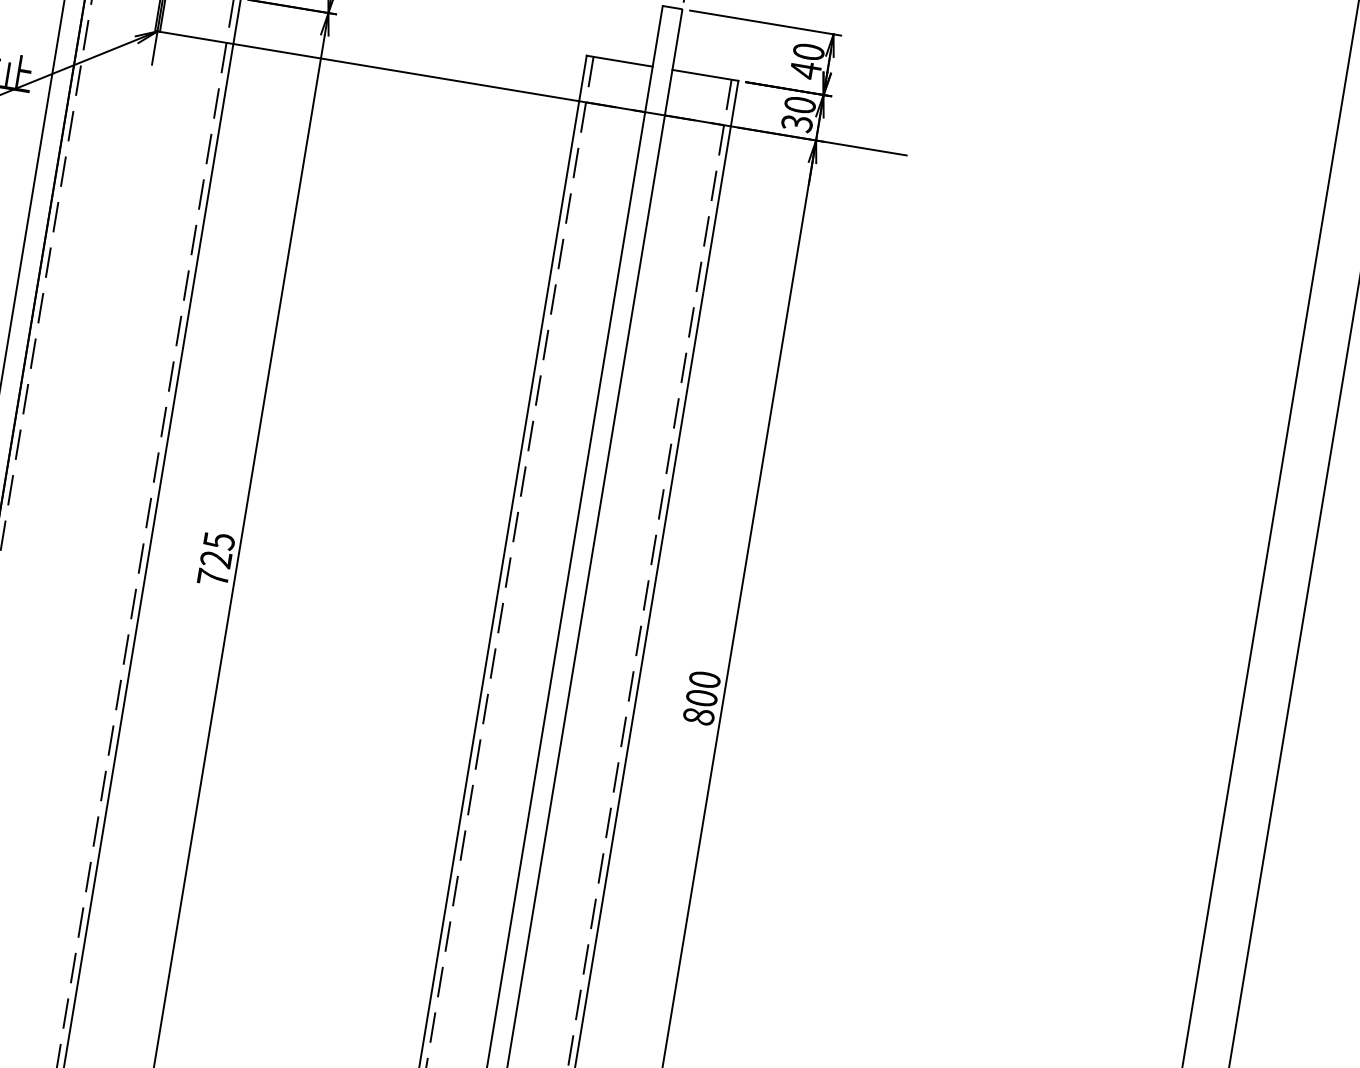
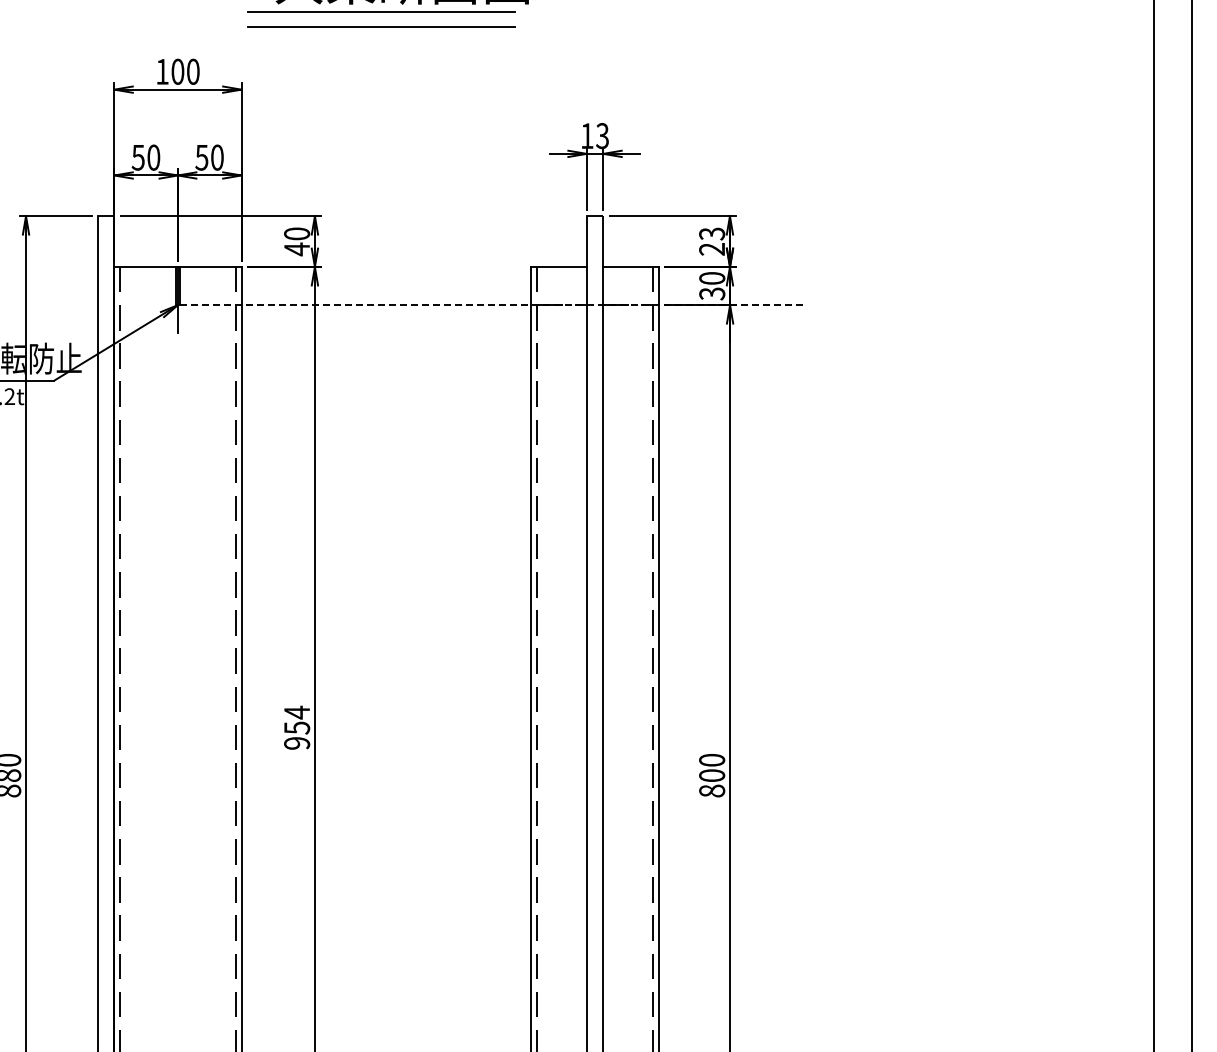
text: (807, 61) -> (712, 241), 40 -> 23
line: (532, 93) -> (492, 305), solid -> dashed
text: (216, 558) -> (297, 727), 725 -> 954

